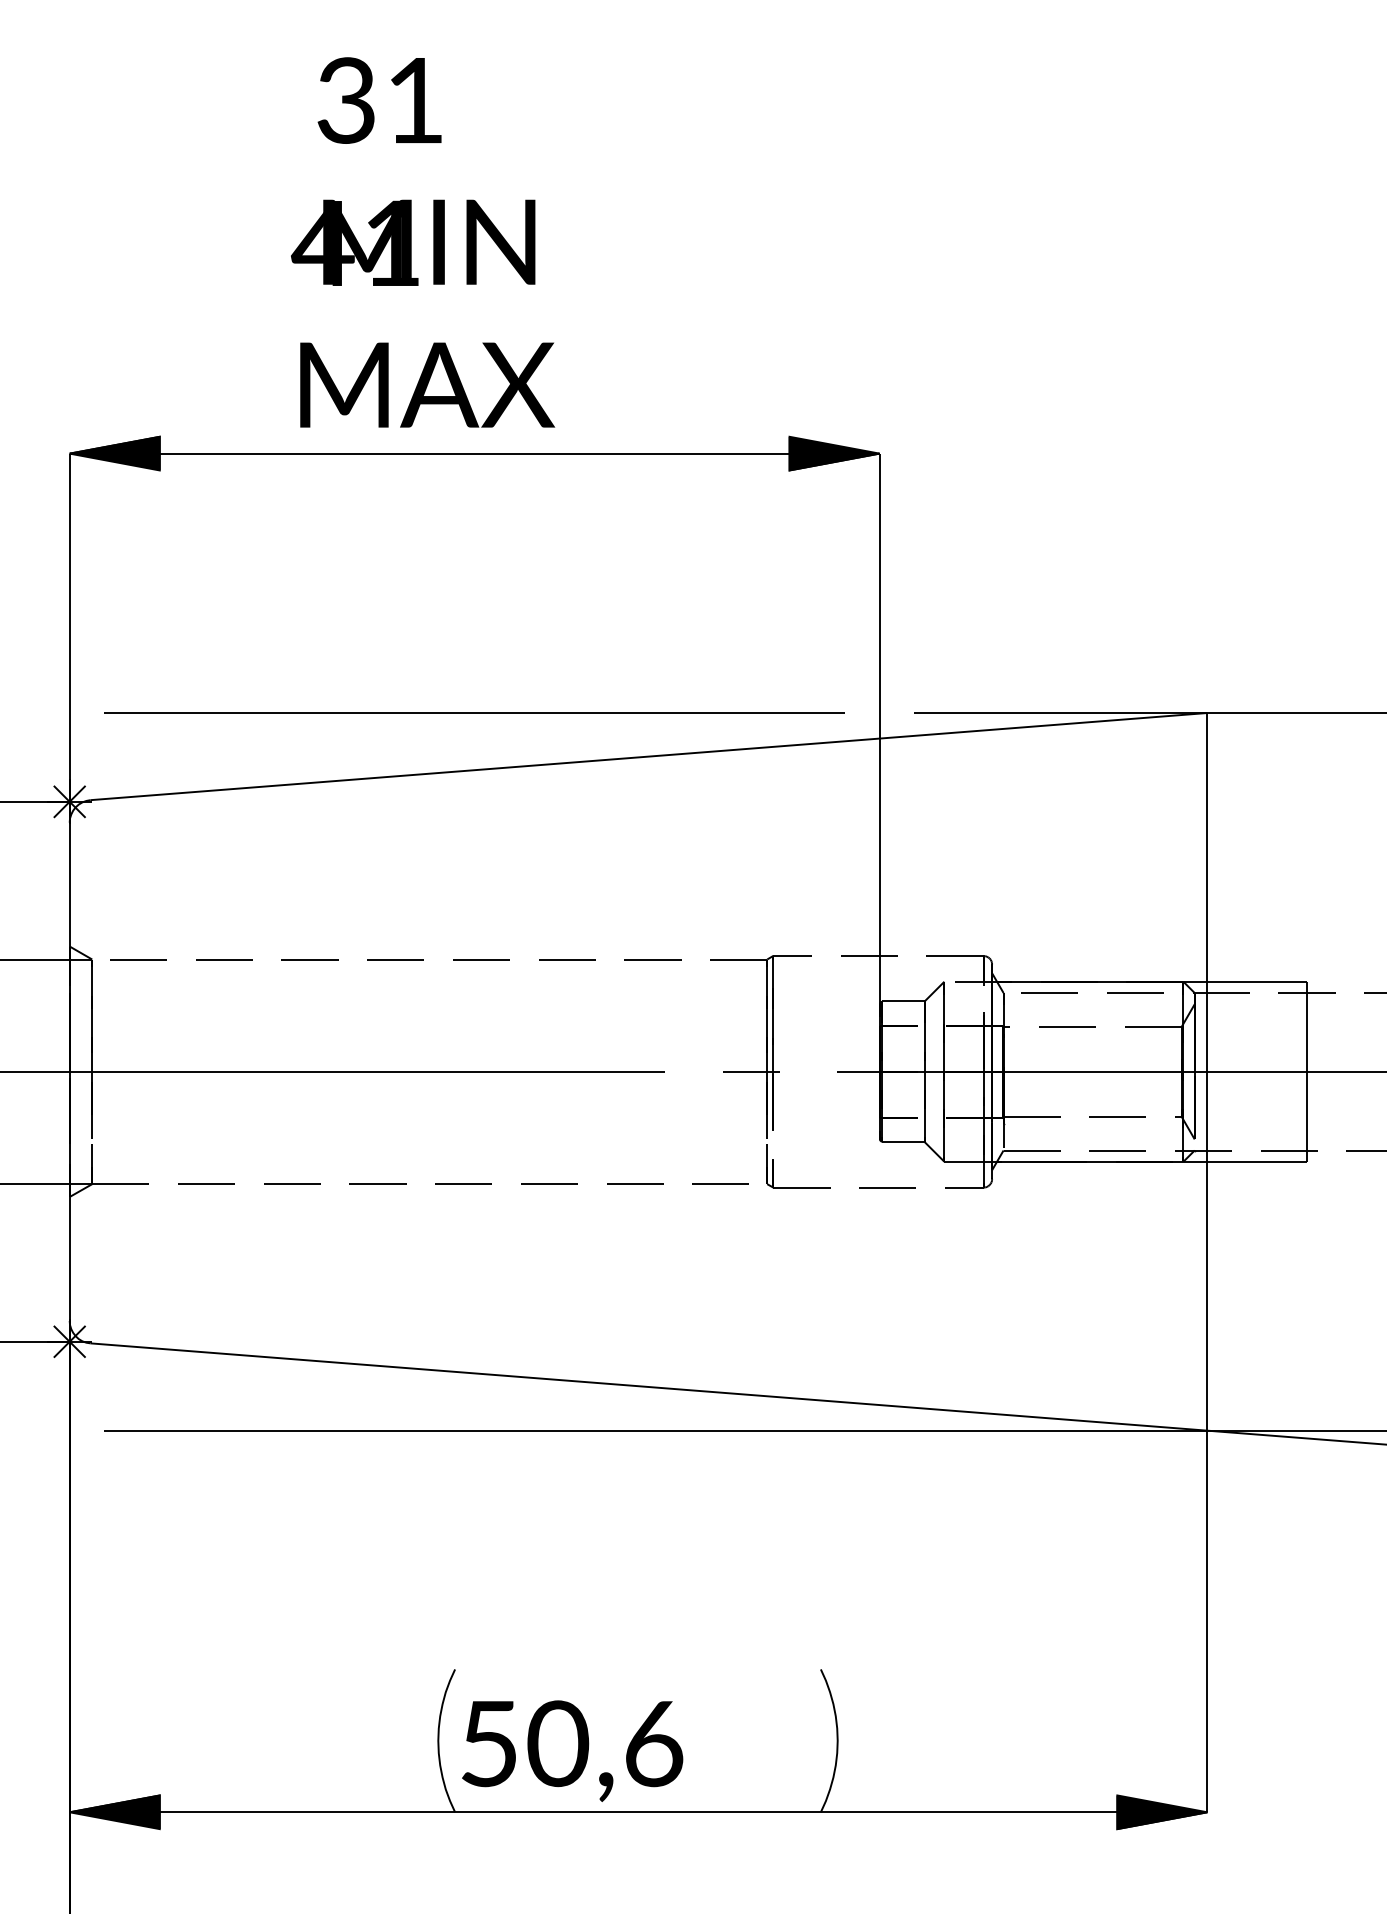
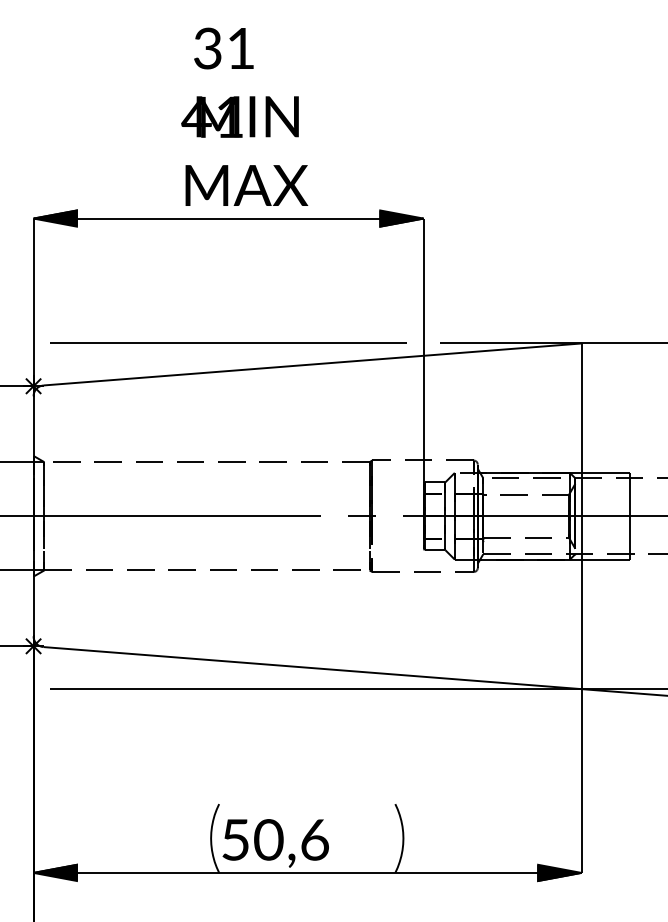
text: (422, 241) -> (244, 116), moved

